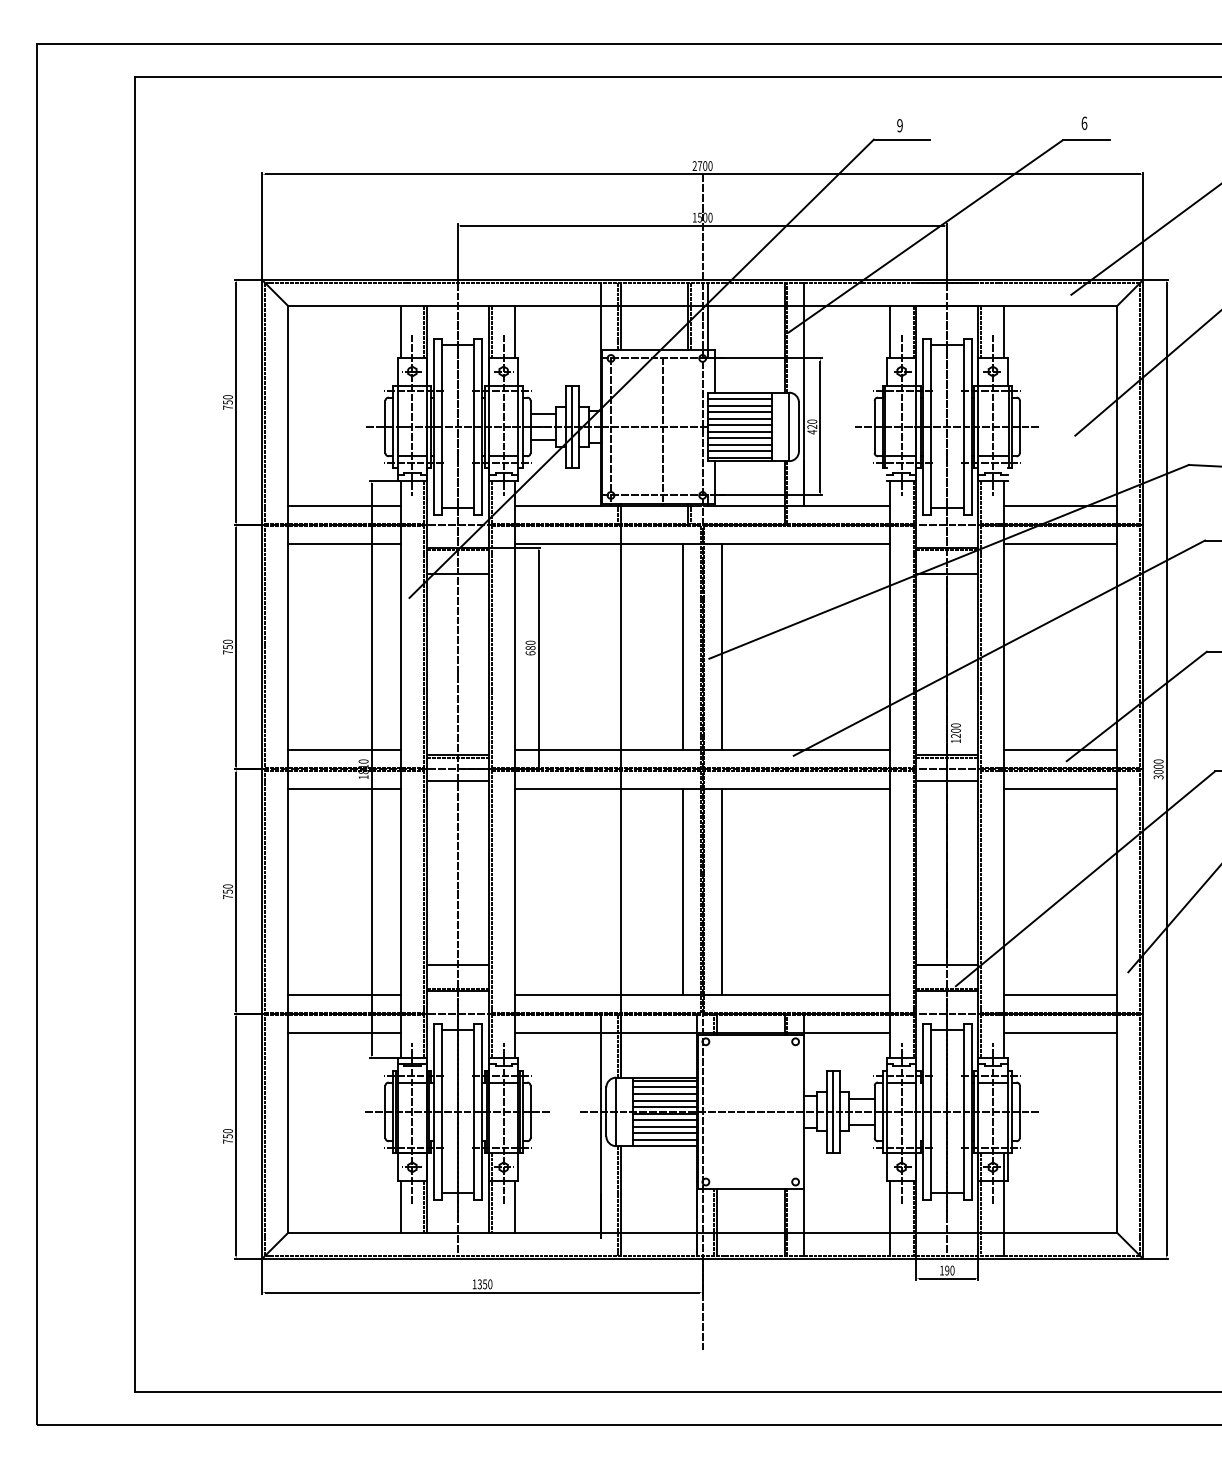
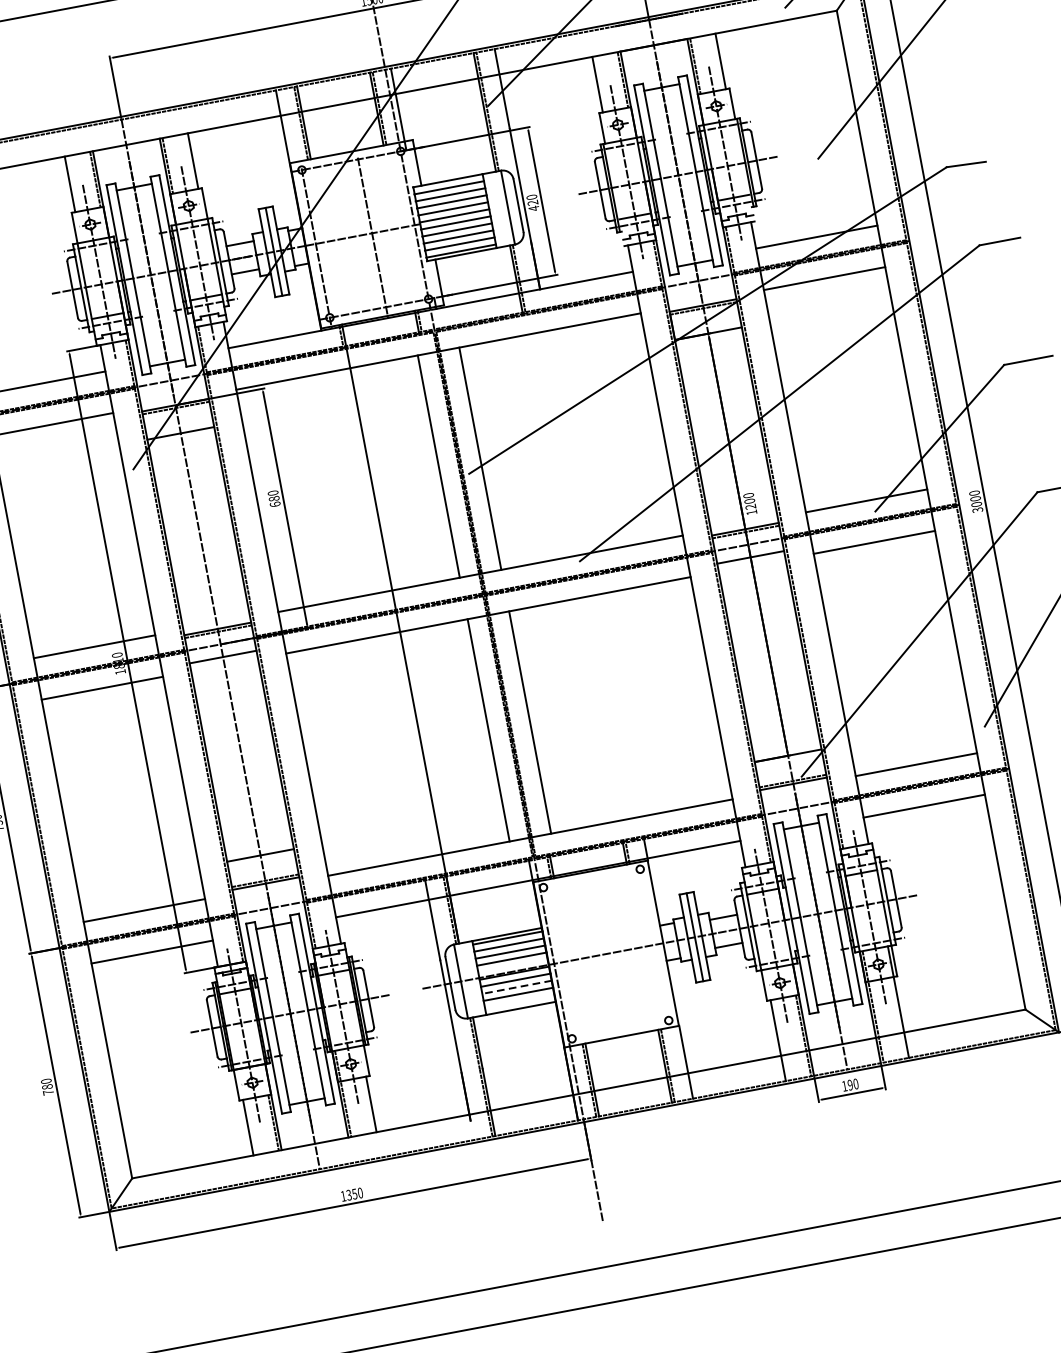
line: (665, 1107) -> (513, 966), removed
line: (664, 1126) -> (516, 987), solid -> dashed
text: (227, 1136) -> (46, 1087), 750 -> 780
line: (665, 1139) -> (519, 1001), removed

